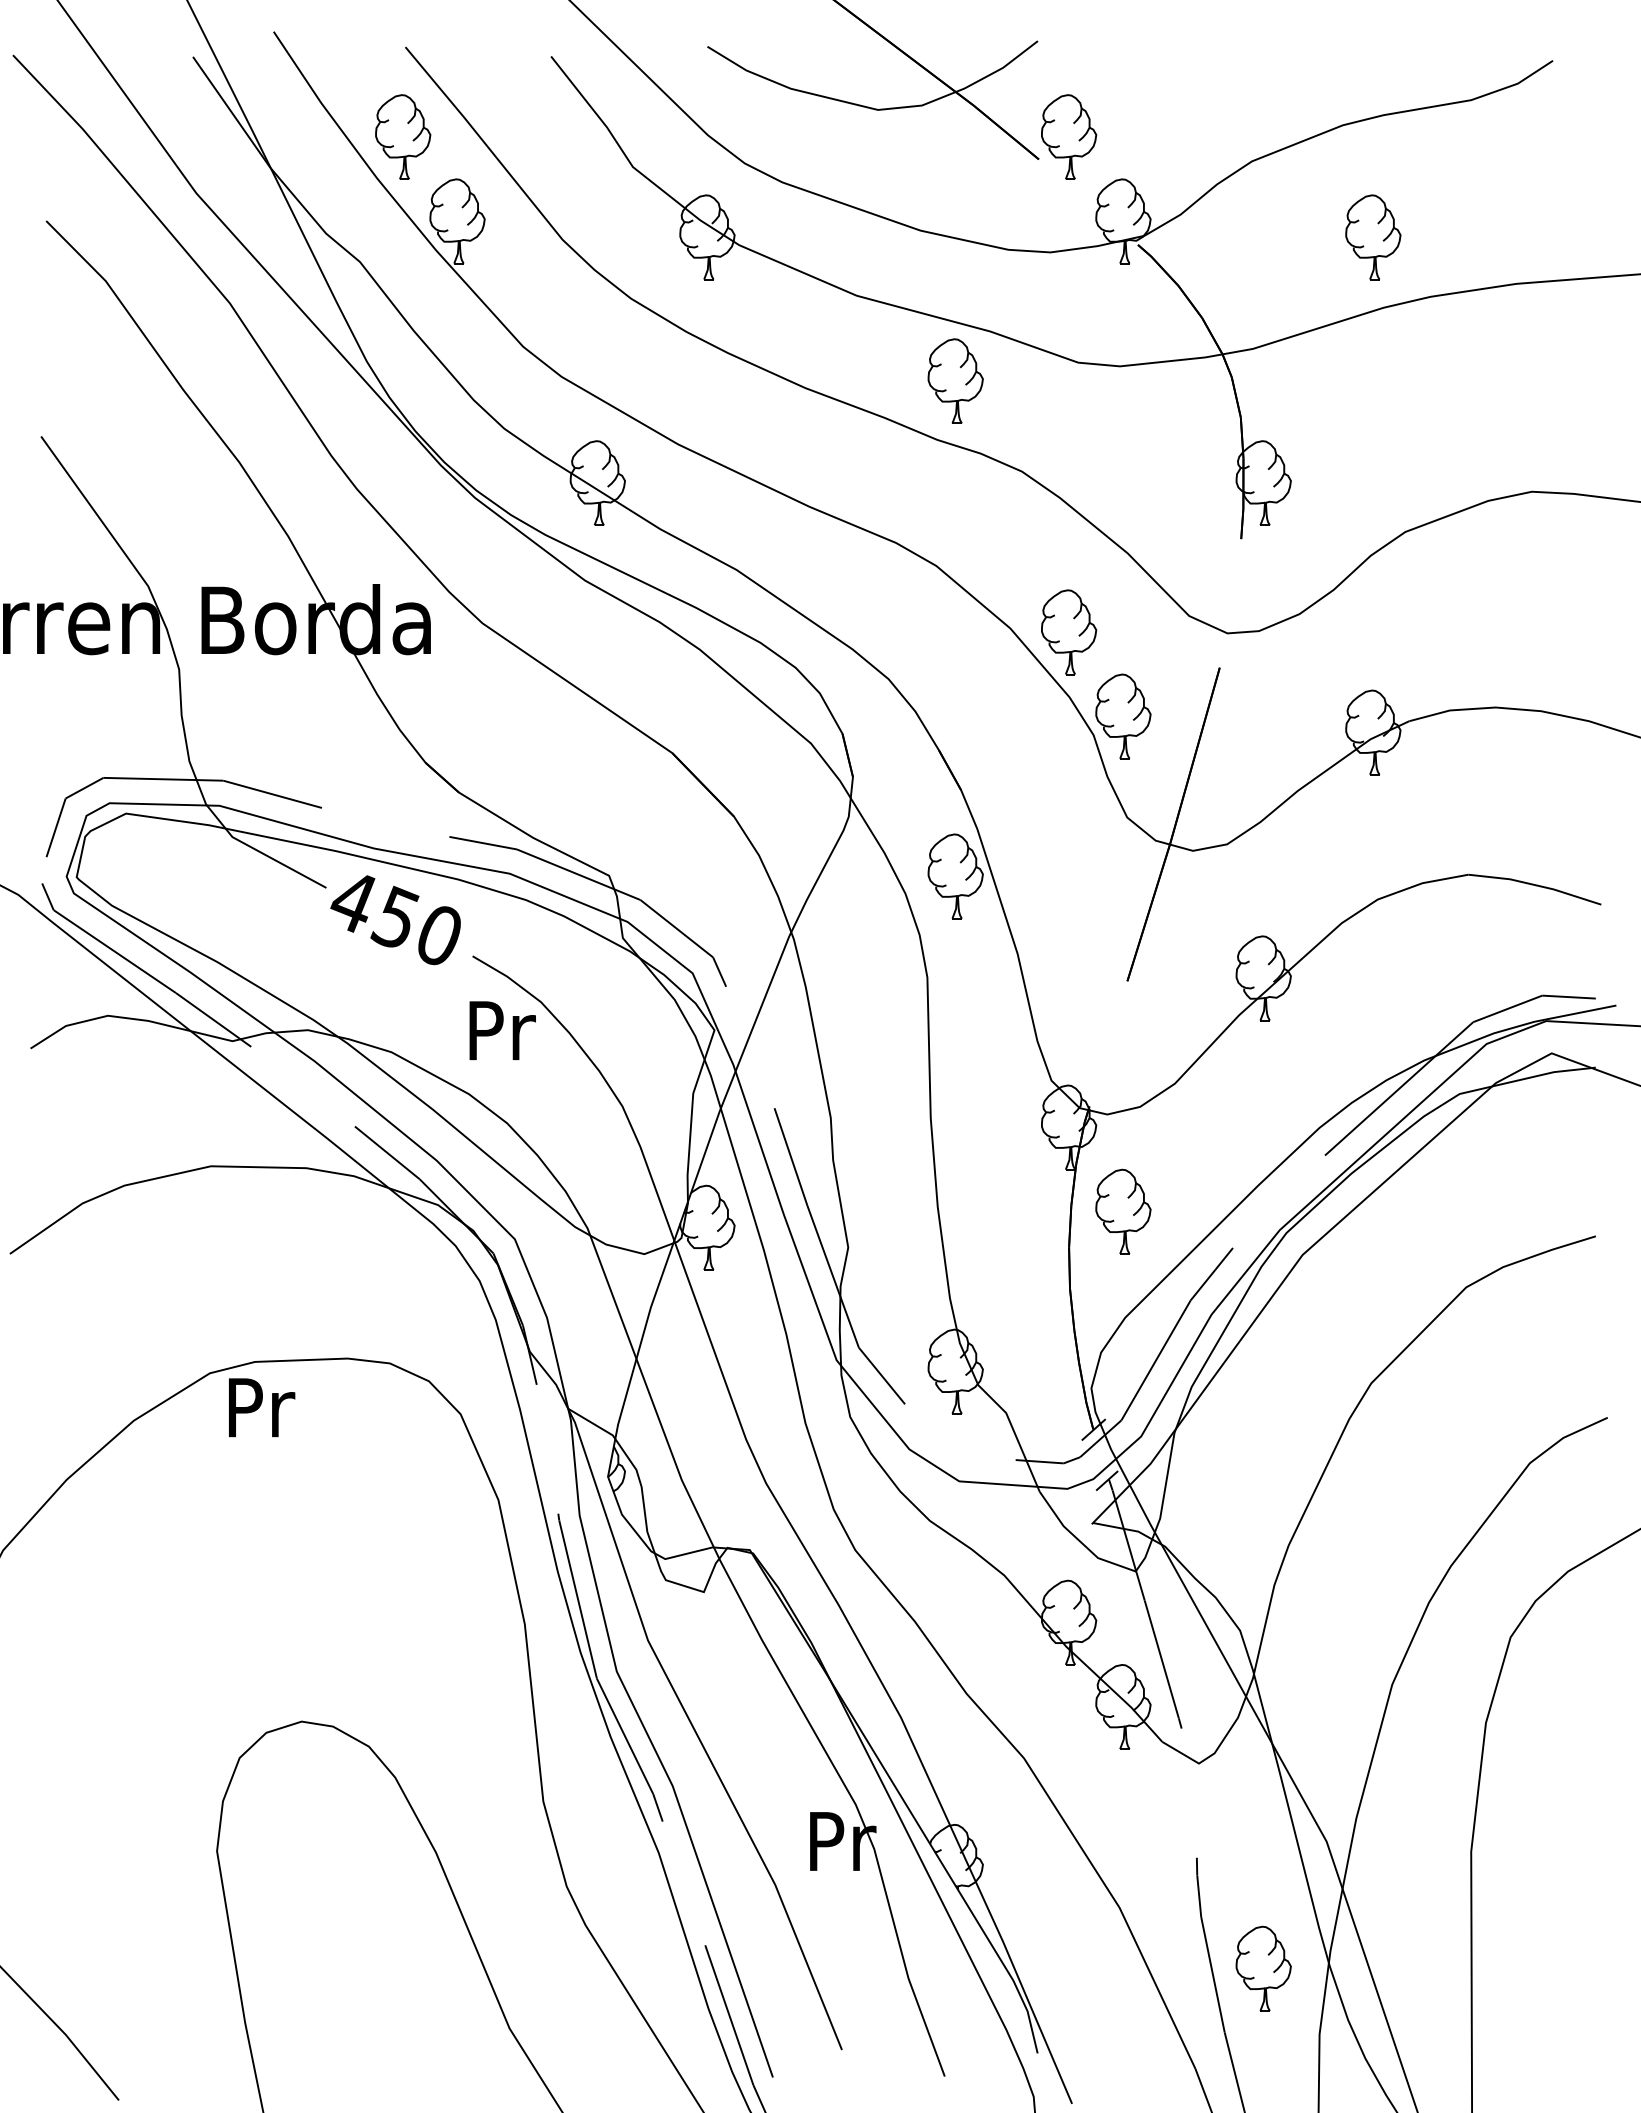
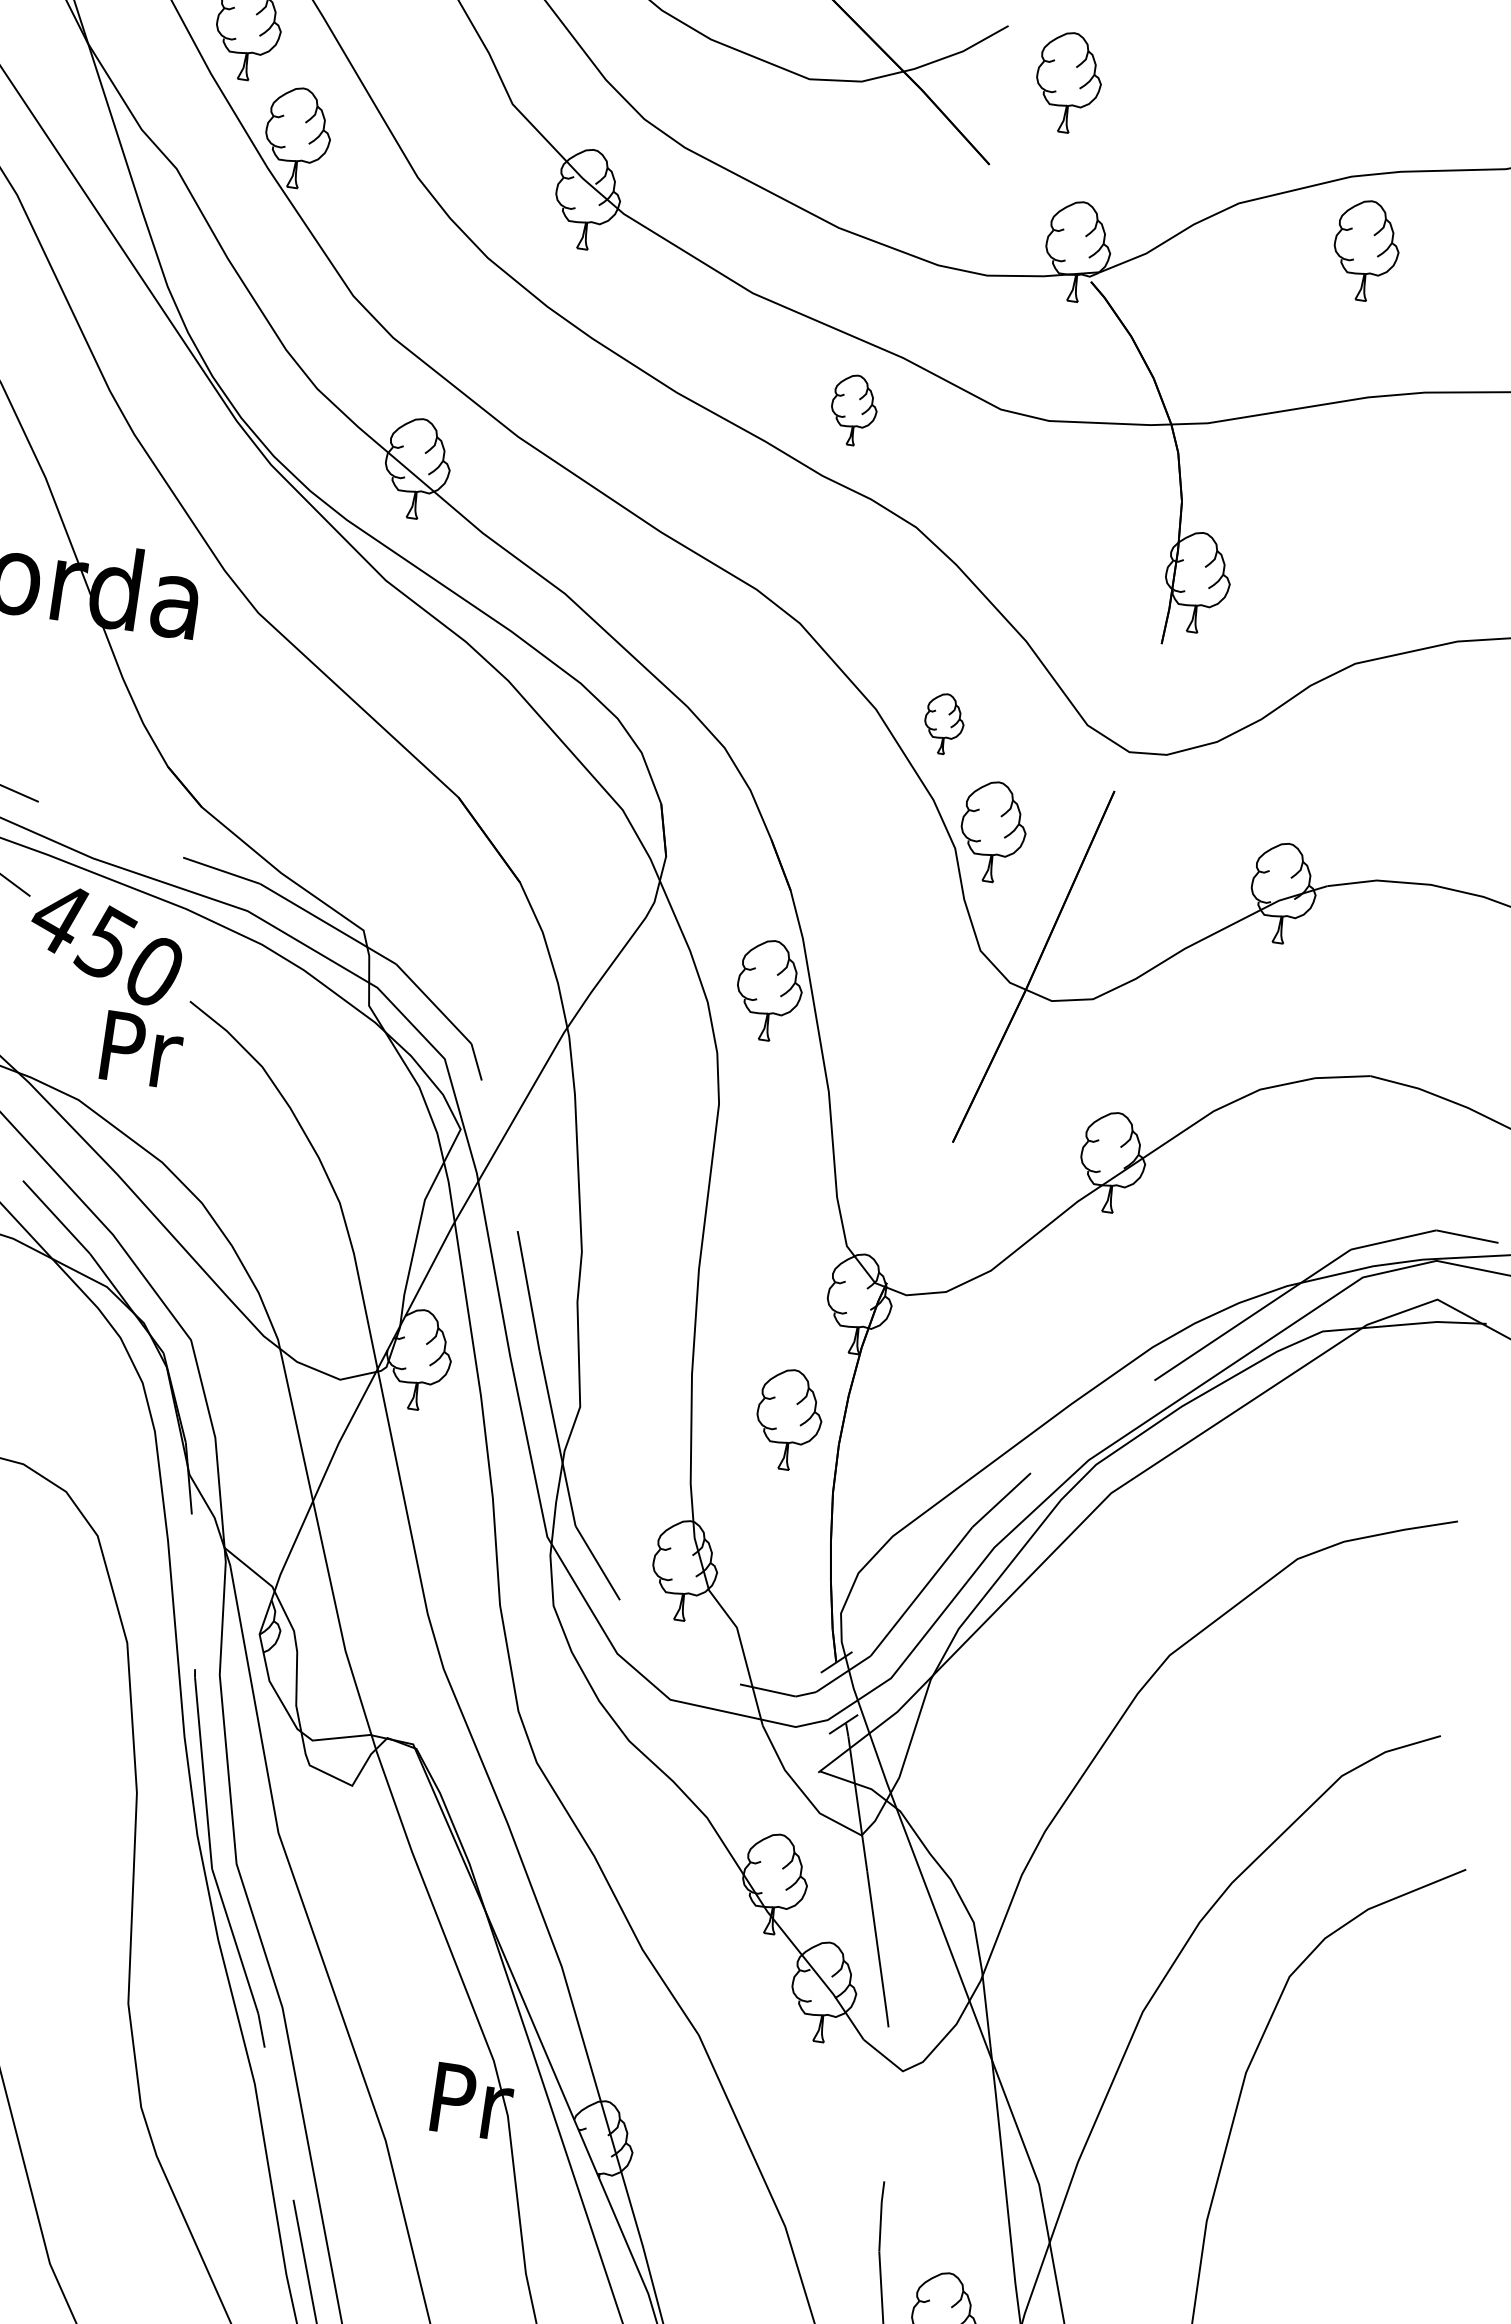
part: (1069, 136) -> (1069, 81), moved
part: (1373, 237) -> (1366, 250), moved
part: (955, 380) -> (854, 409), size x0.7
part: (1069, 632) -> (944, 724), size x0.6
text: (502, 1030) -> (142, 1049), moved
part: (1123, 1211) -> (789, 1419), moved

